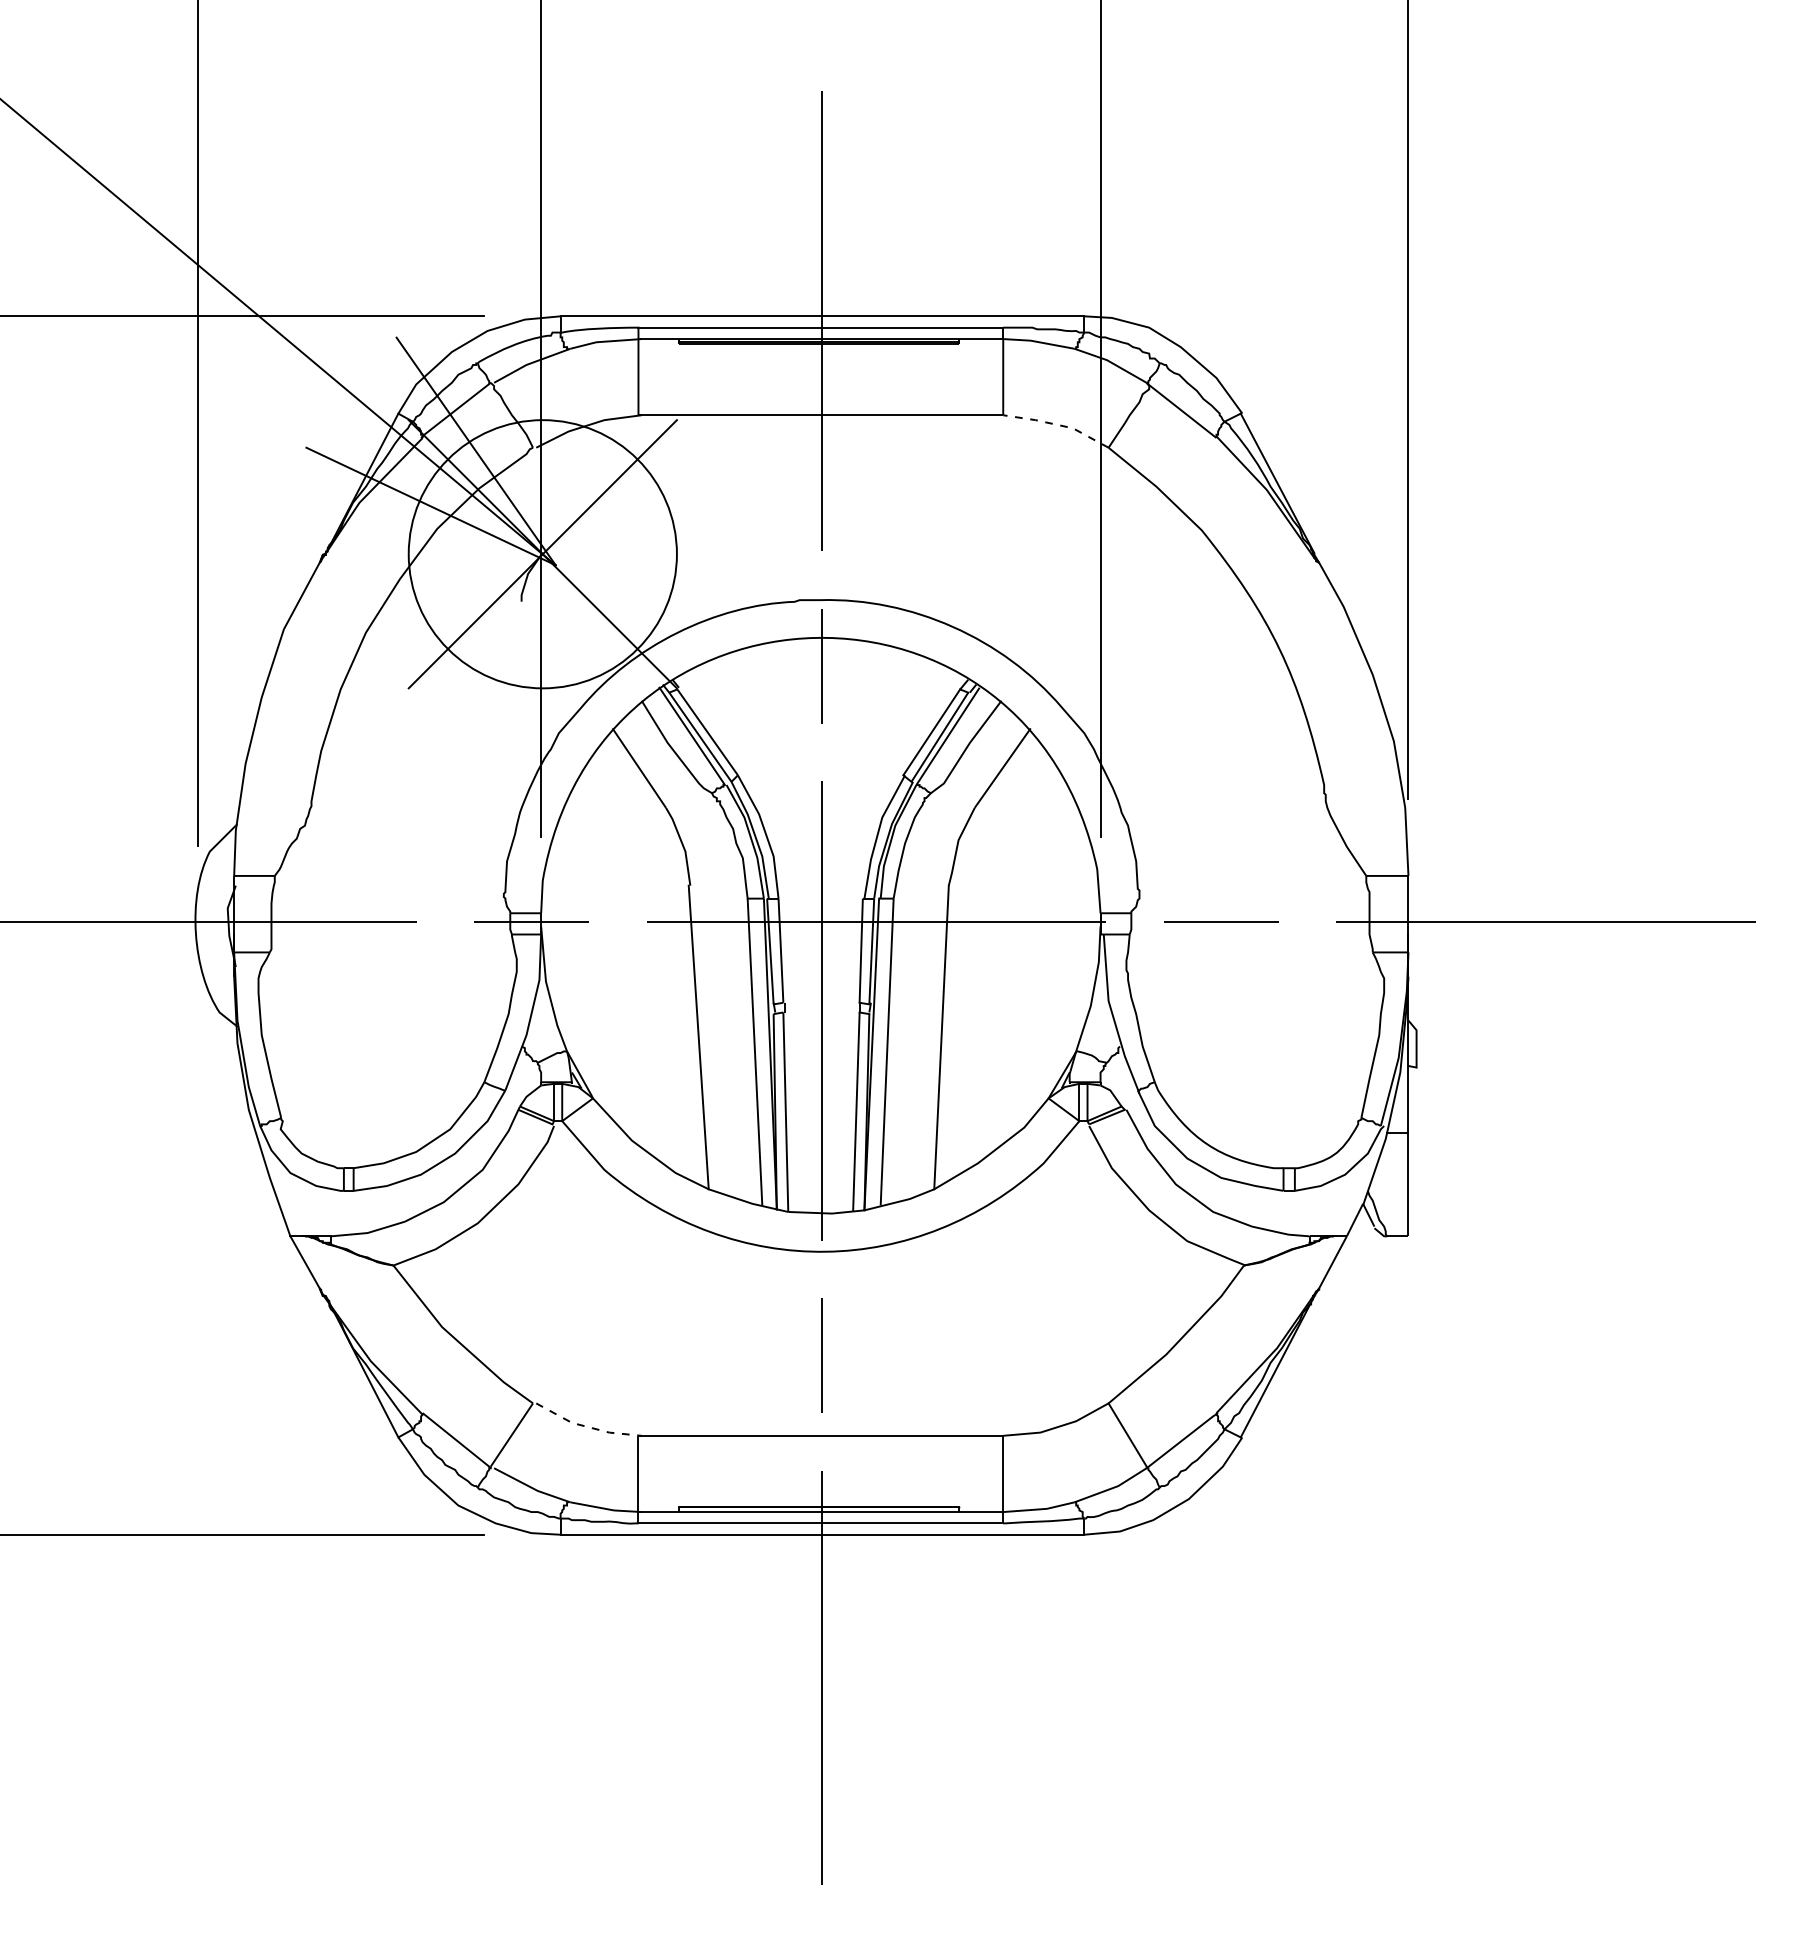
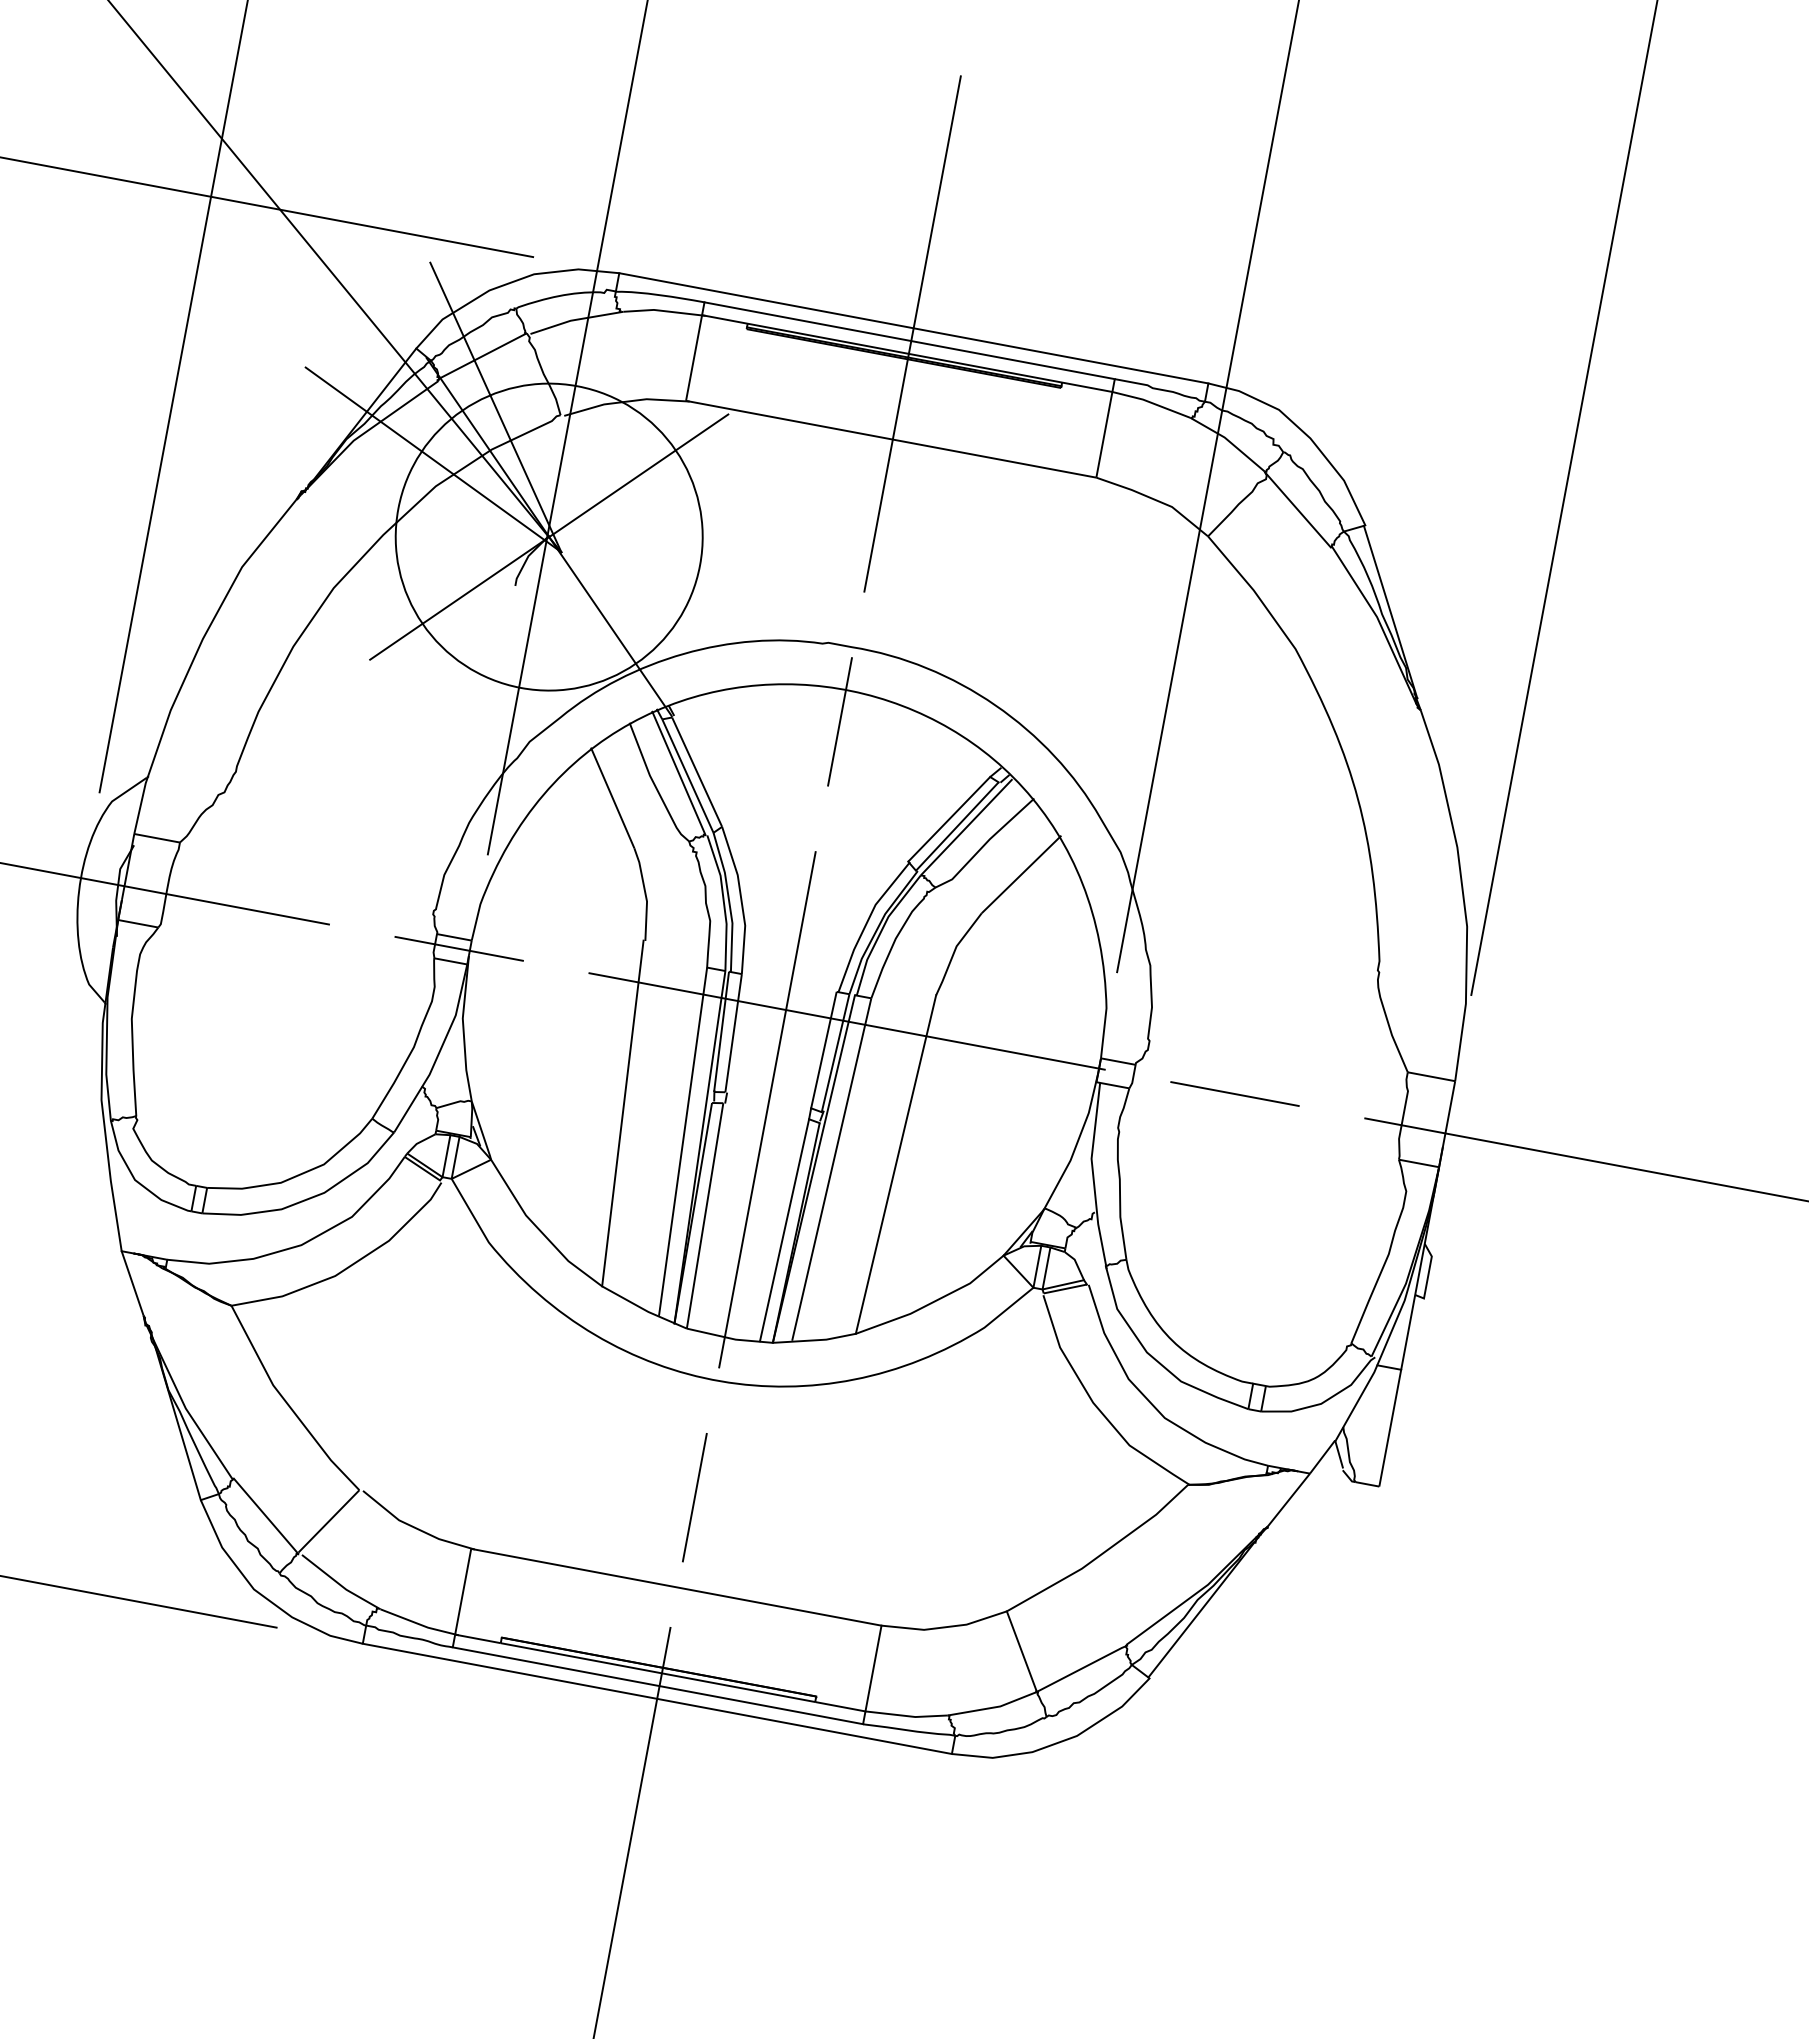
line: (1057, 424) -> (1155, 499), dashed -> solid
line: (587, 1426) -> (415, 1527), dashed -> solid

